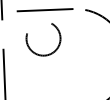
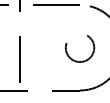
circle: (42, 39) -> (79, 48), moved

